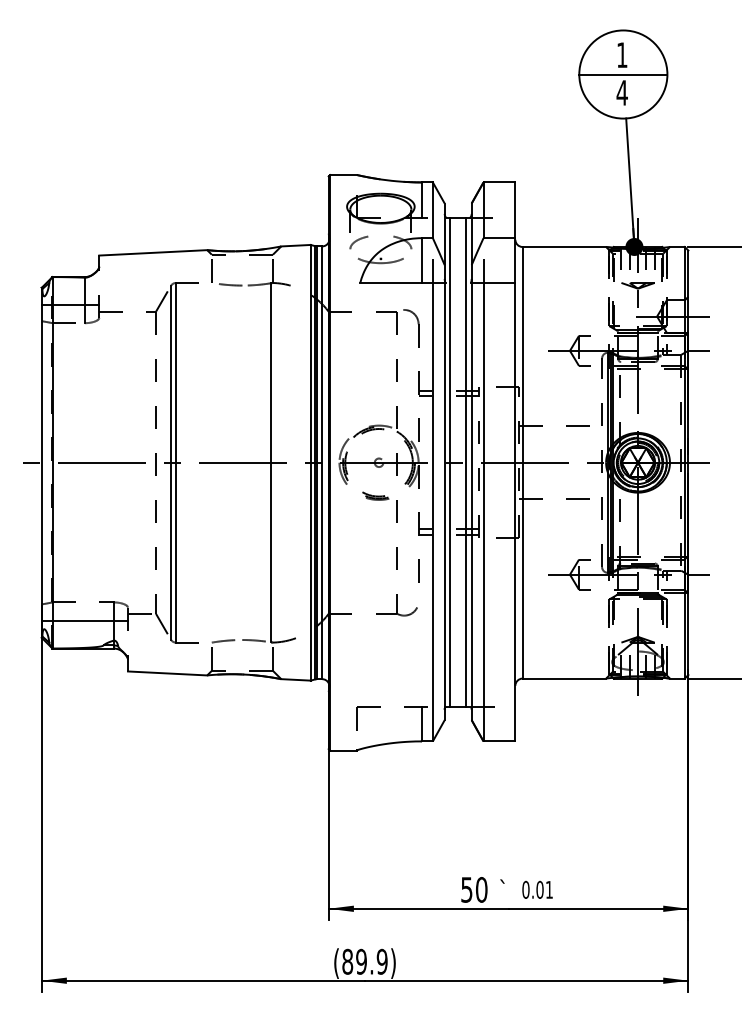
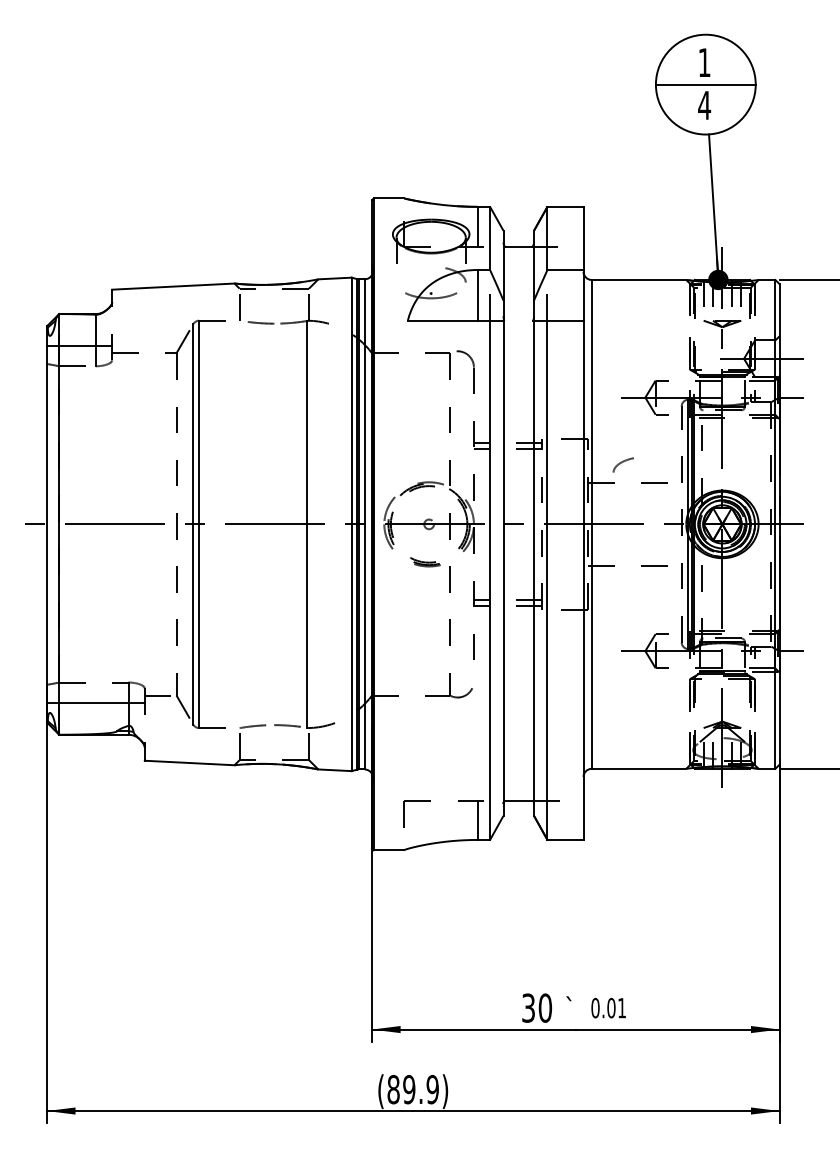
curve: (357, 241) -> (621, 463), moved
line: (450, 462) -> (509, 524), removed
line: (465, 462) -> (527, 524), removed
text: (466, 889) -> (528, 1007), 50 -> 30

